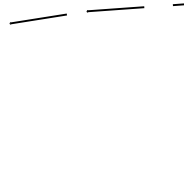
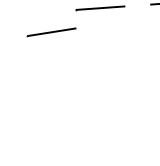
line: (37, 18) -> (50, 31), moved

